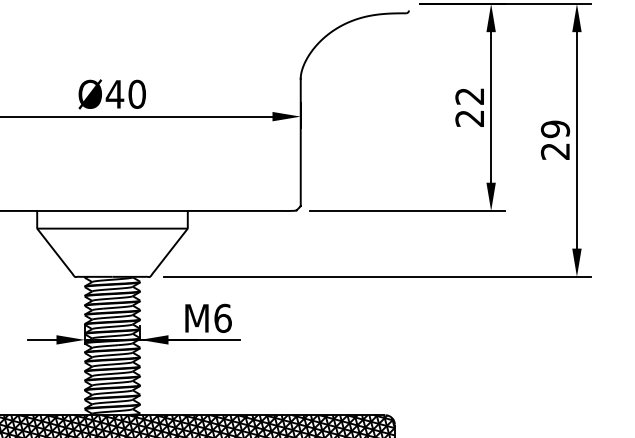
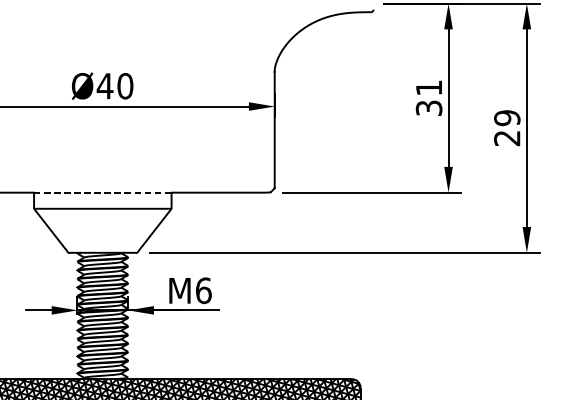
text: (469, 107) -> (428, 98), 22 -> 31
line: (113, 210) -> (103, 192), solid -> dashed

